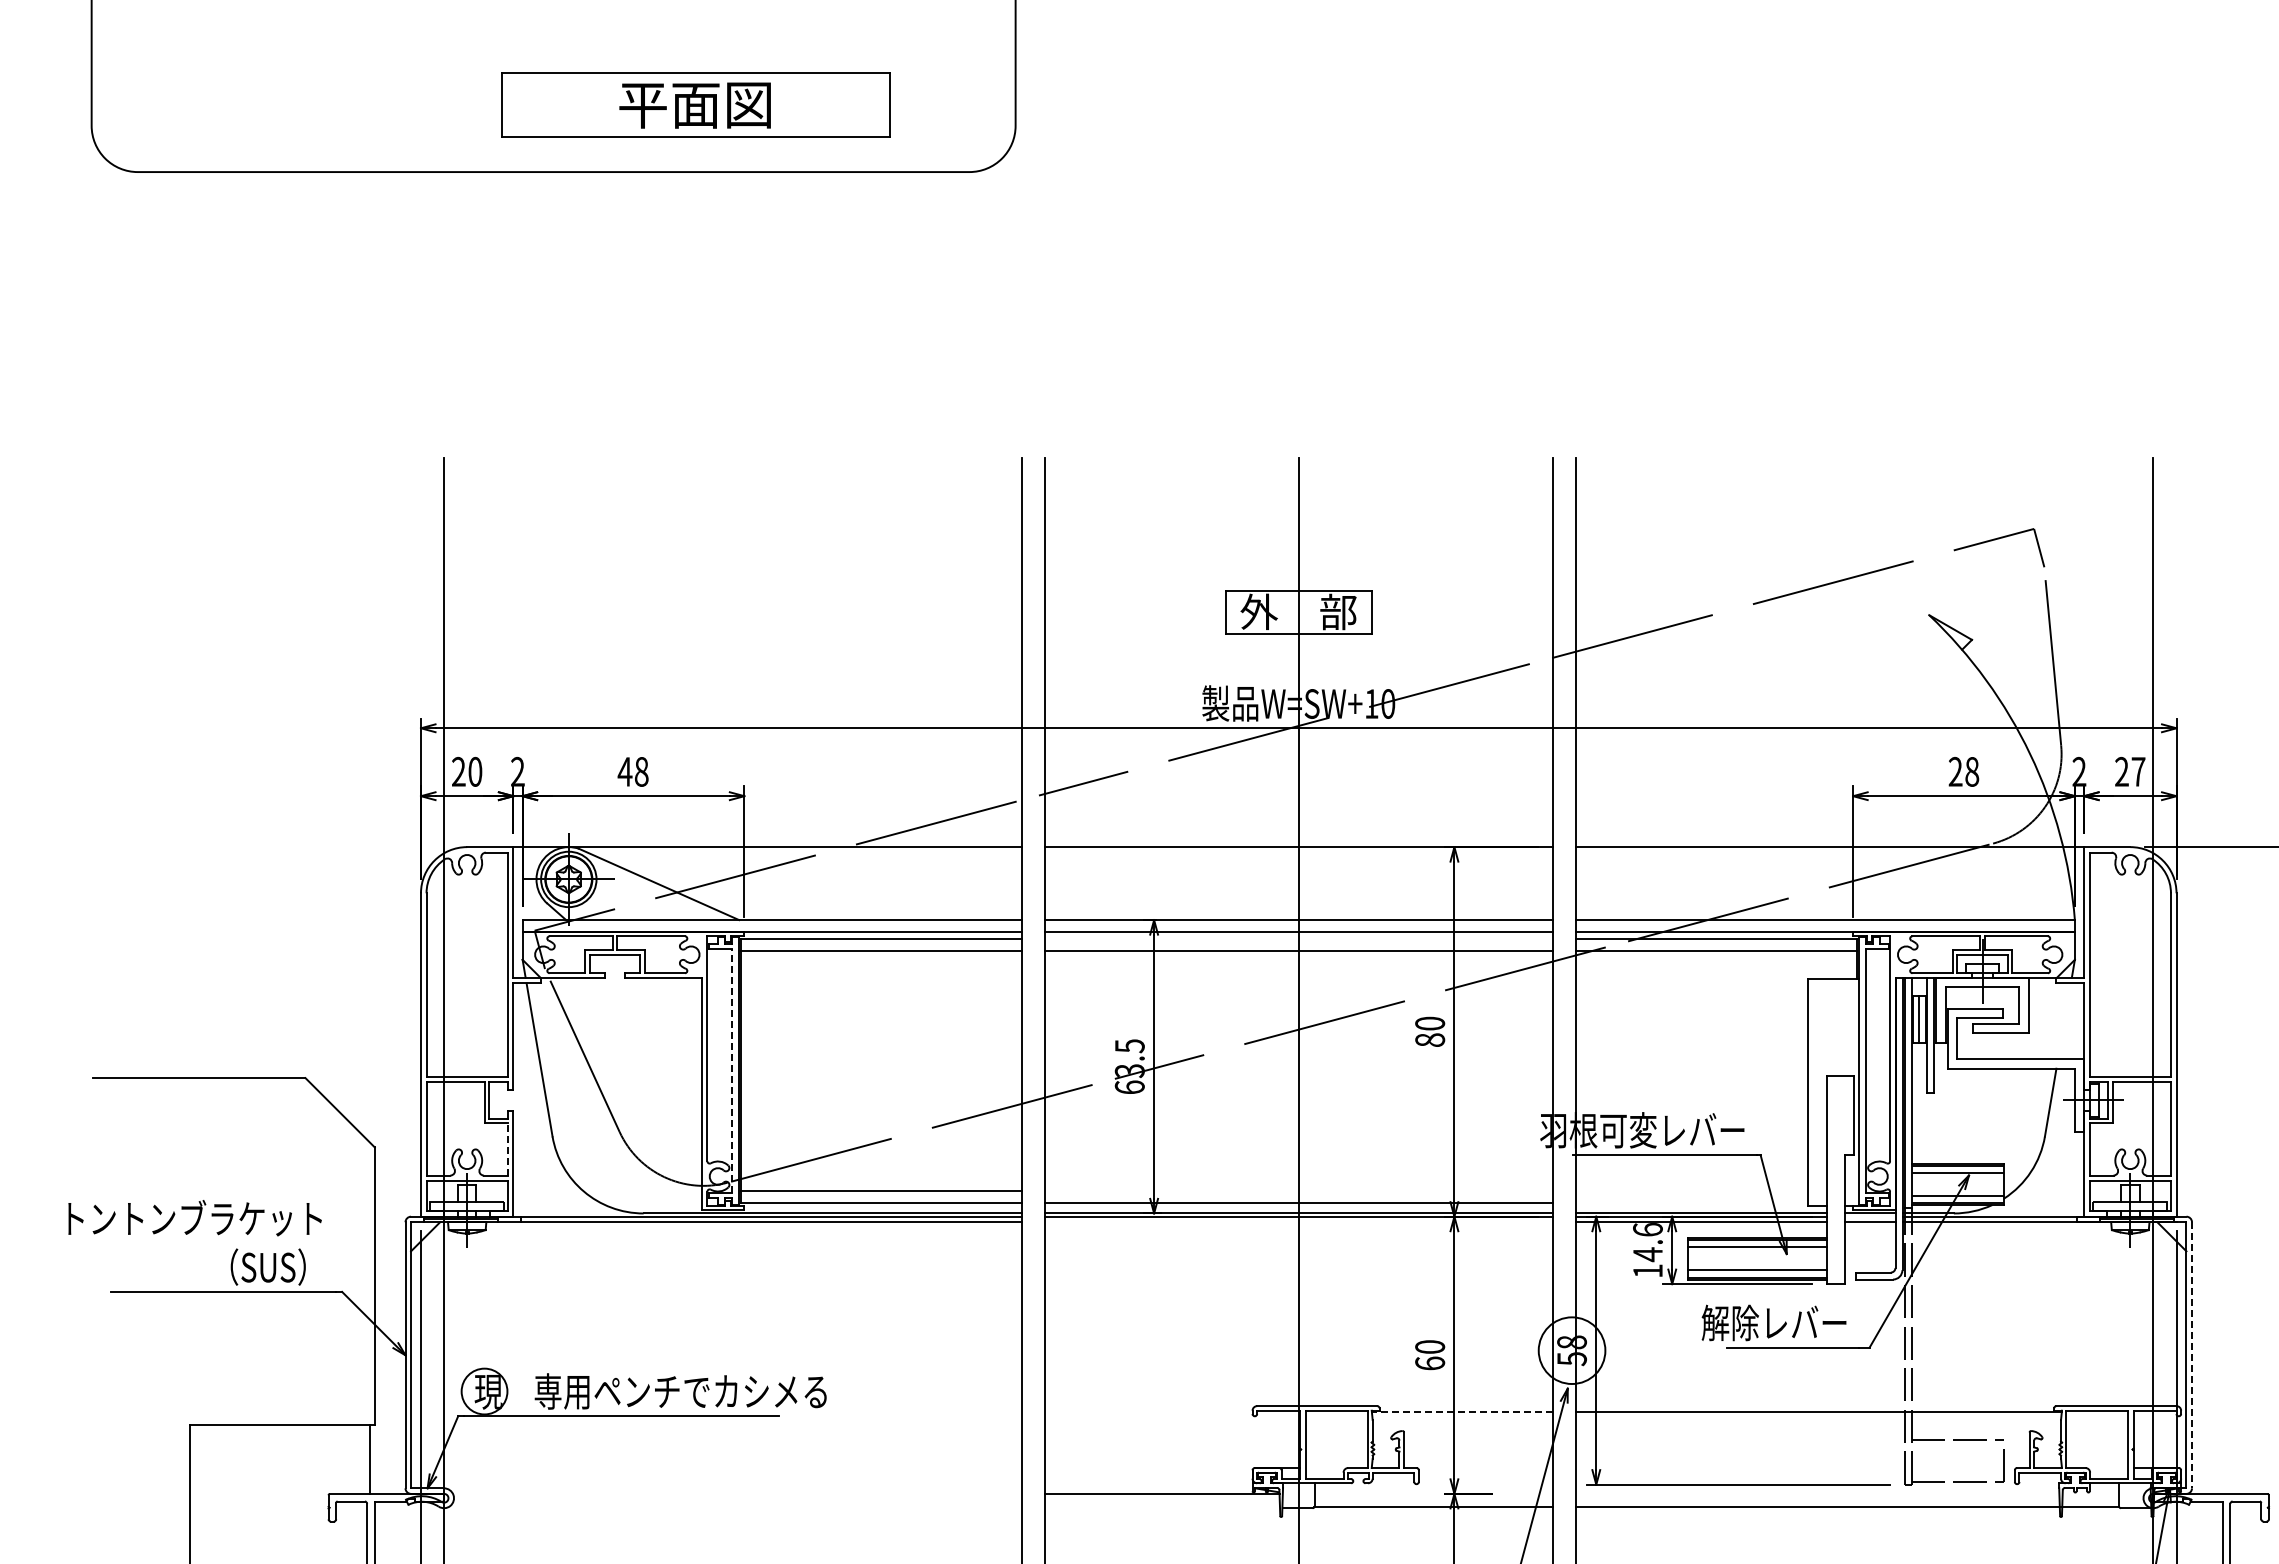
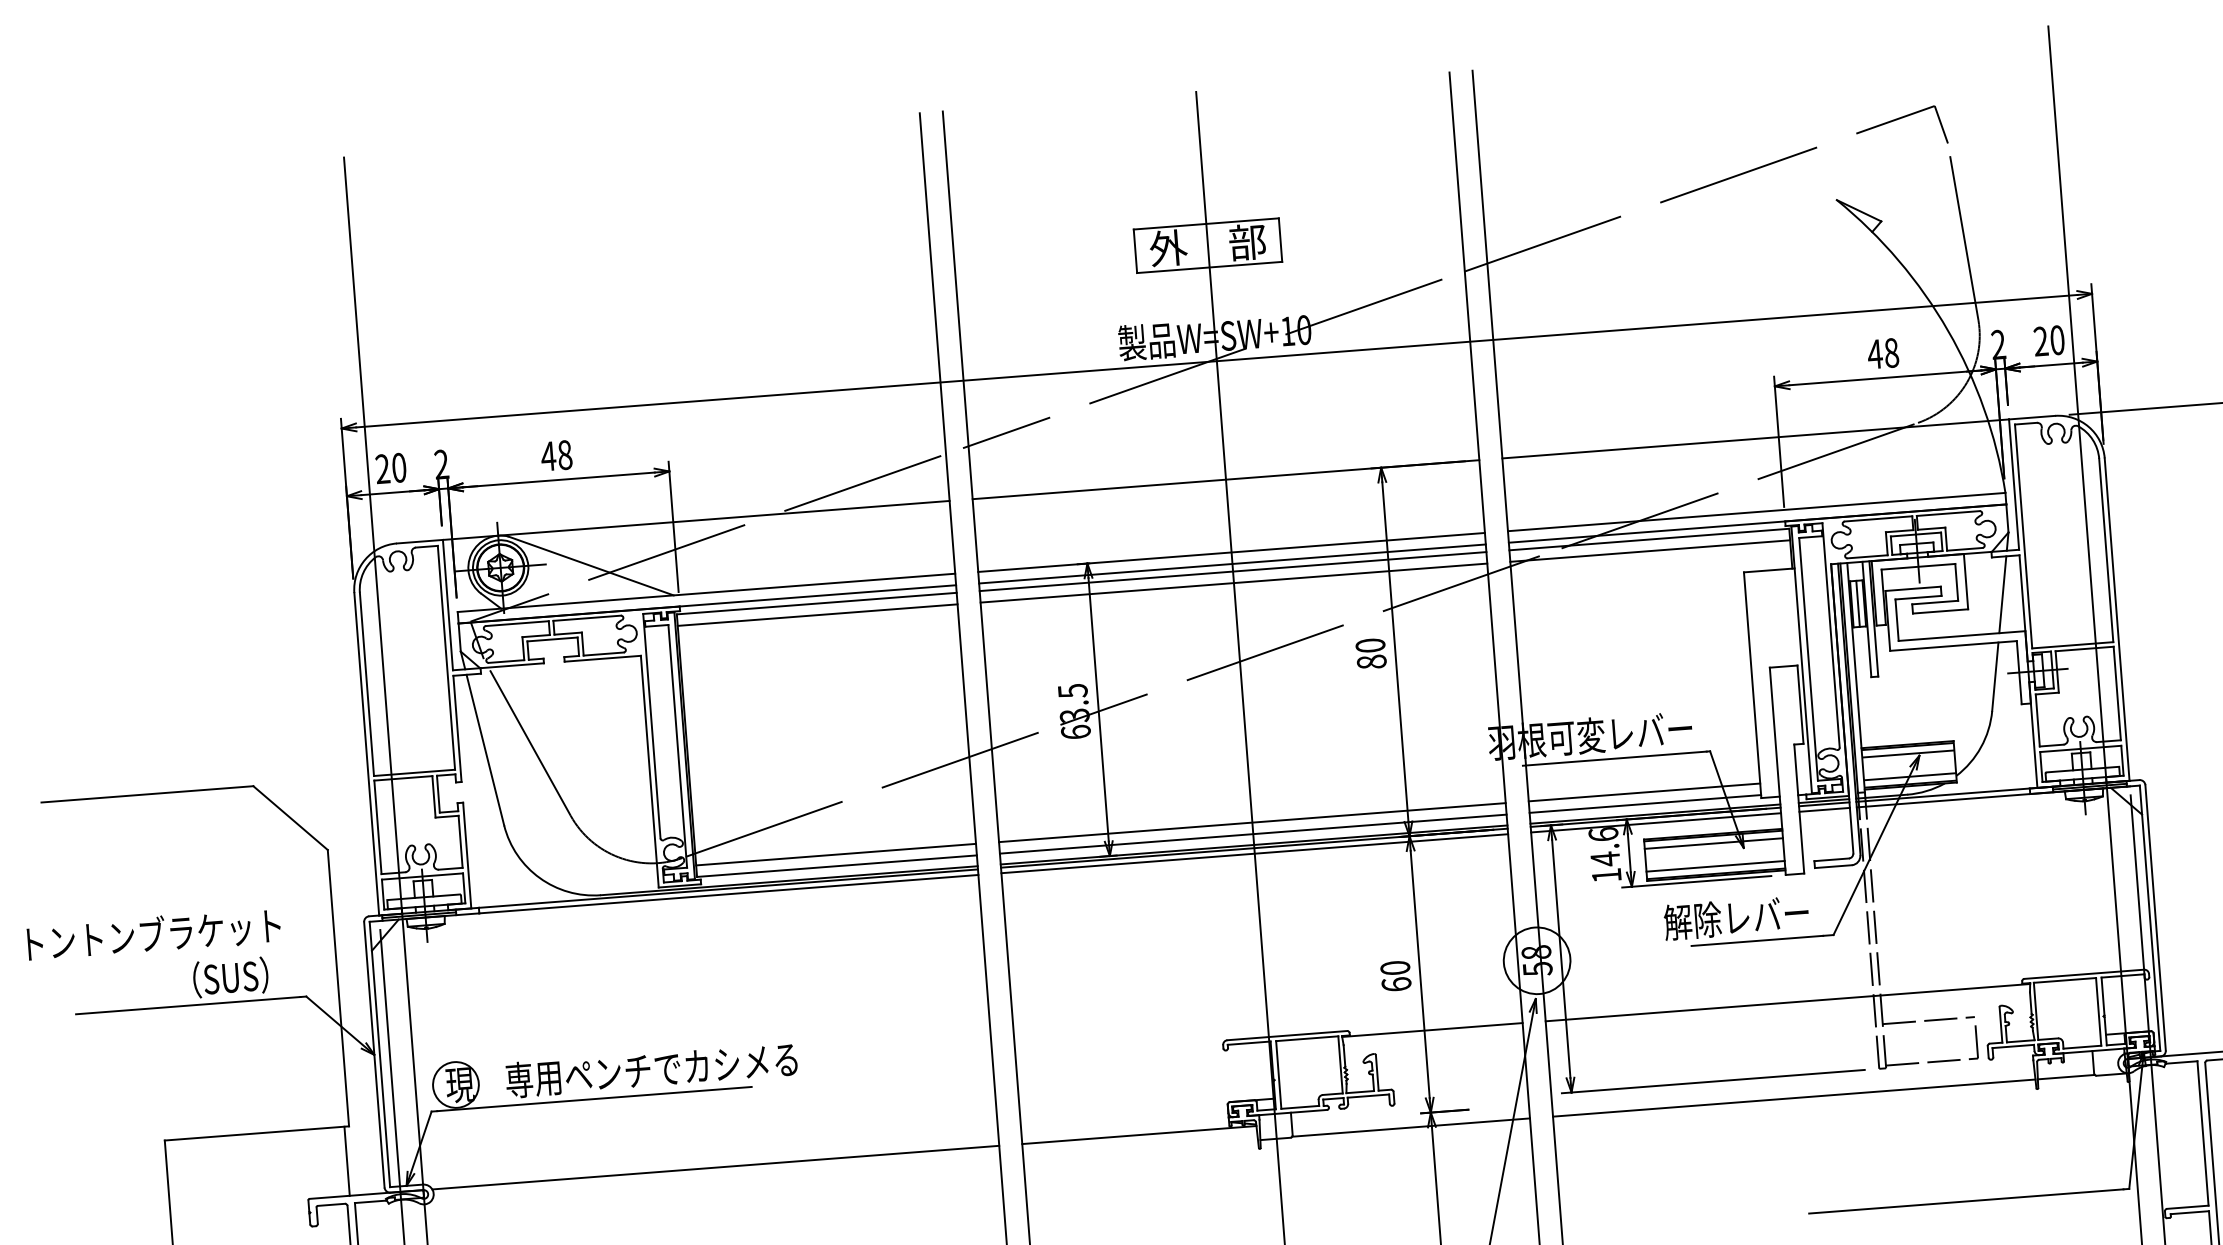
text: (1955, 771) -> (1875, 353), 28 -> 48
text: (2138, 771) -> (2057, 339), 27 -> 20
line: (1298, 939) -> (1232, 571), added
line: (2064, 1021) -> (2002, 594), added
line: (731, 1070) -> (677, 745), dashed -> solid
line: (507, 1148) -> (460, 840), dashed -> solid
line: (1298, 1191) -> (1252, 823), added
line: (1691, 1191) -> (1644, 792), added
line: (1691, 1202) -> (1644, 803), added
line: (1870, 1216) -> (1824, 804), added
line: (1298, 1222) -> (1254, 853), added
line: (2192, 1355) -> (2156, 918), dashed -> solid
line: (1462, 1411) -> (1432, 1029), dashed -> solid
line: (737, 1493) -> (715, 1167), added

